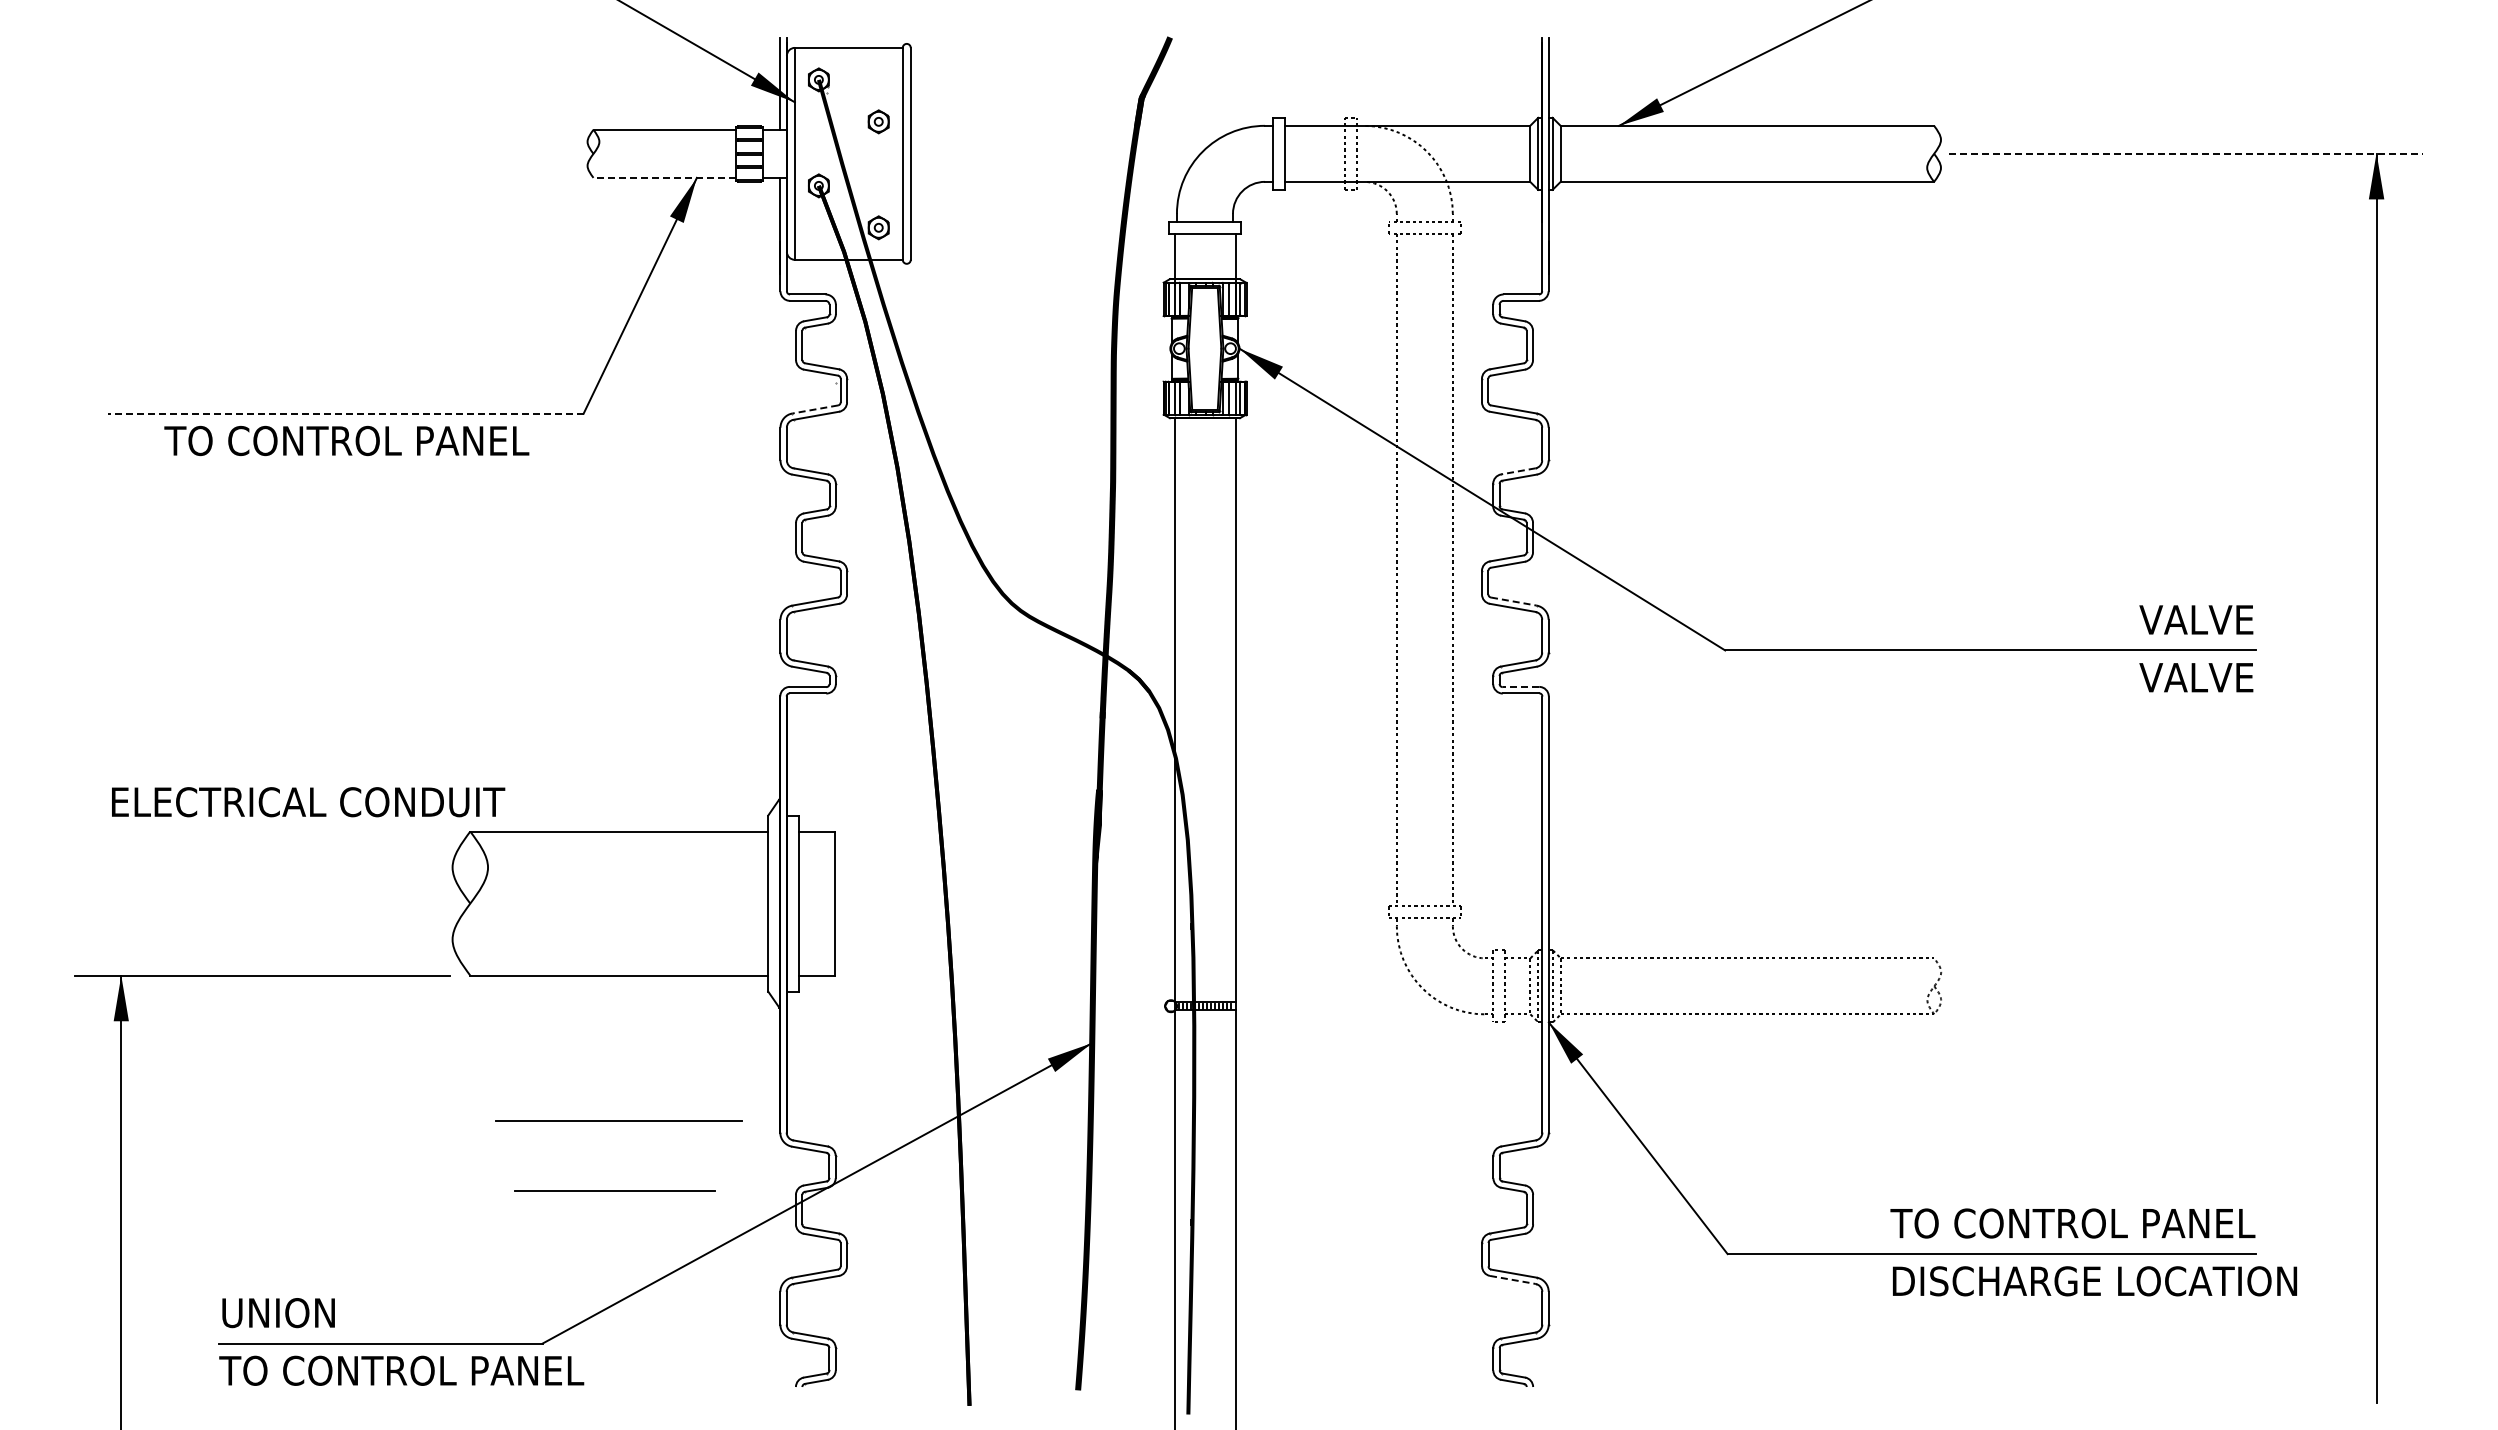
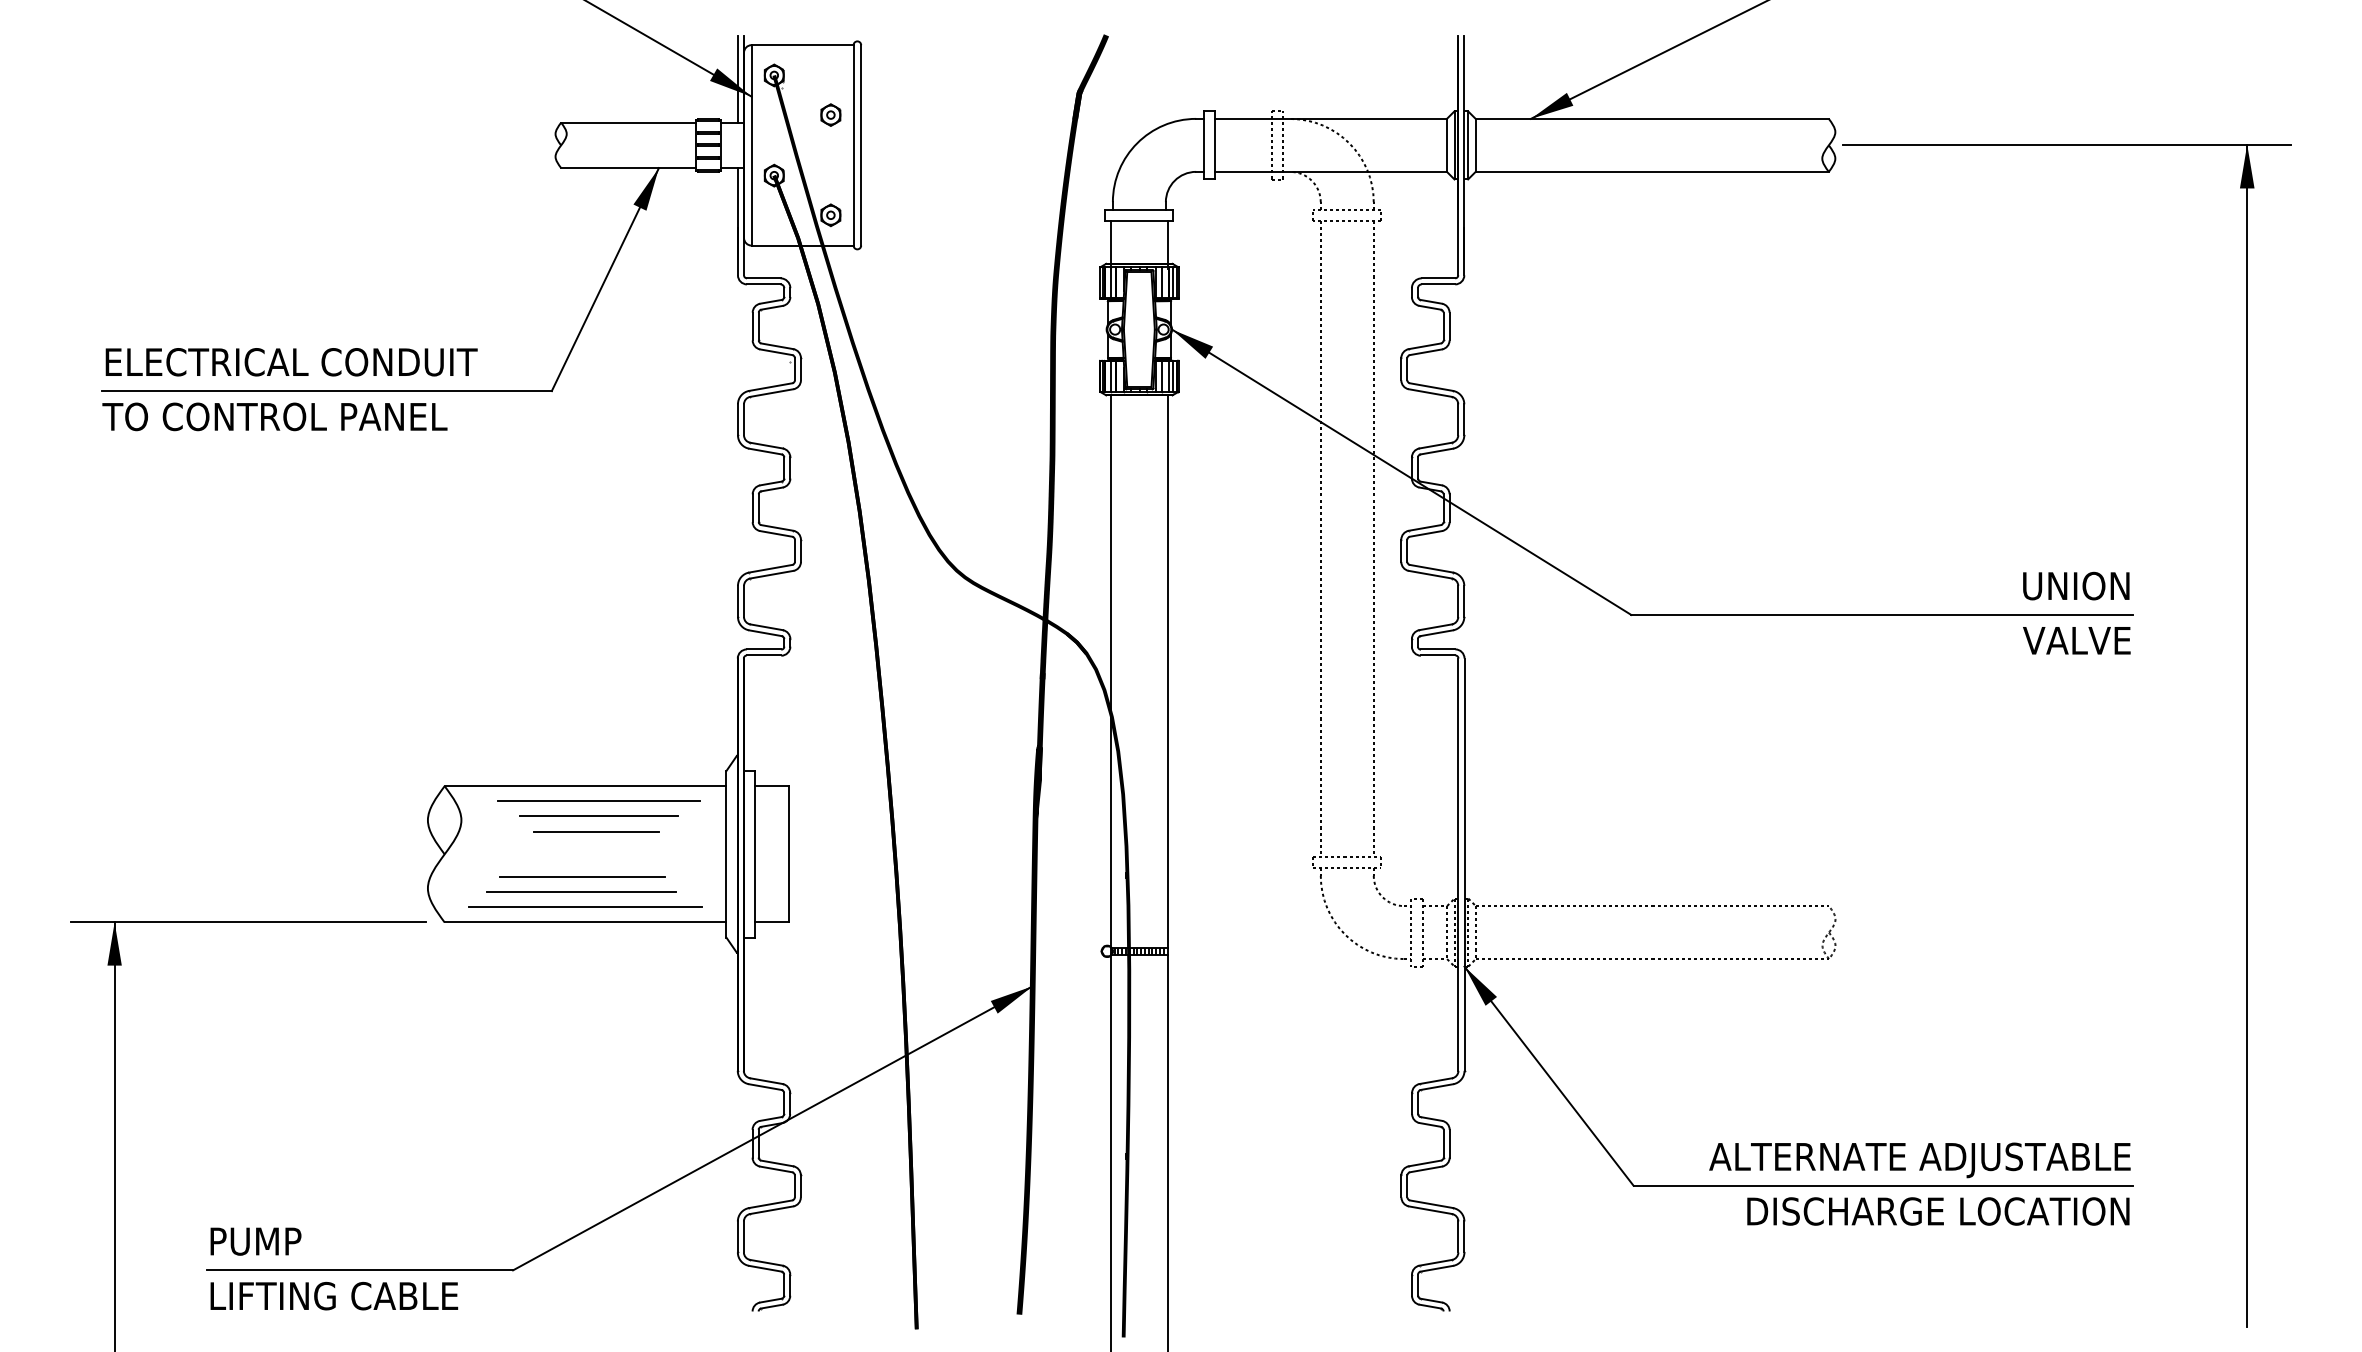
line: (2186, 153) -> (2067, 145), dashed -> solid
line: (664, 177) -> (628, 167), dashed -> solid
line: (814, 409) -> (770, 387), dashed -> solid
line: (346, 413) -> (327, 390), dashed -> solid
text: (346, 440) -> (274, 416), moved
line: (1518, 471) -> (1435, 445), dashed -> solid
line: (1514, 601) -> (1432, 568), dashed -> solid
text: (2196, 619) -> (2076, 585), VALVE -> UNION
line: (1520, 686) -> (1437, 649), dashed -> solid
text: (308, 802) -> (291, 362), moved
line: (633, 847) -> (598, 801), added
line: (633, 863) -> (598, 816), added
line: (631, 879) -> (597, 831), added
line: (615, 927) -> (581, 876), added
line: (618, 1120) -> (584, 907), moved
line: (614, 1190) -> (581, 892), moved
text: (2031, 1227) -> (1920, 1160), TO CONTROL PANEL -> ALTERNATE ADJUSTABLE
line: (1513, 1280) -> (1431, 1210), dashed -> solid
text: (2094, 1281) -> (1937, 1211), moved
text: (278, 1313) -> (263, 1241), UNION -> PUMP
text: (401, 1370) -> (379, 1295), TO CONTROL PANEL -> LIFTING CABLE

